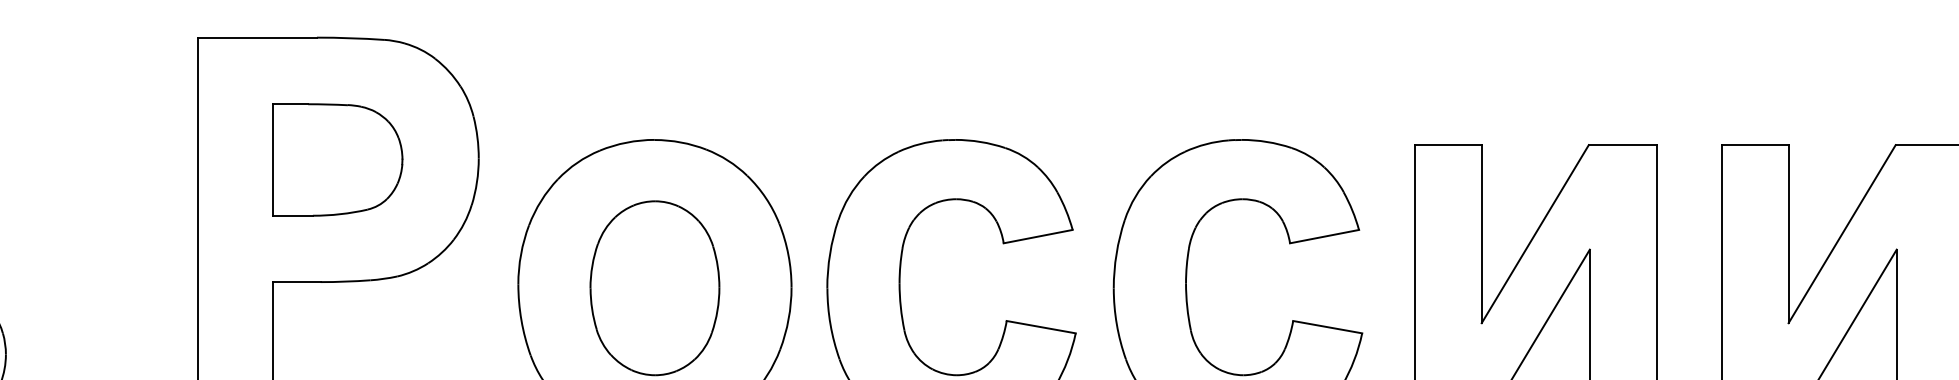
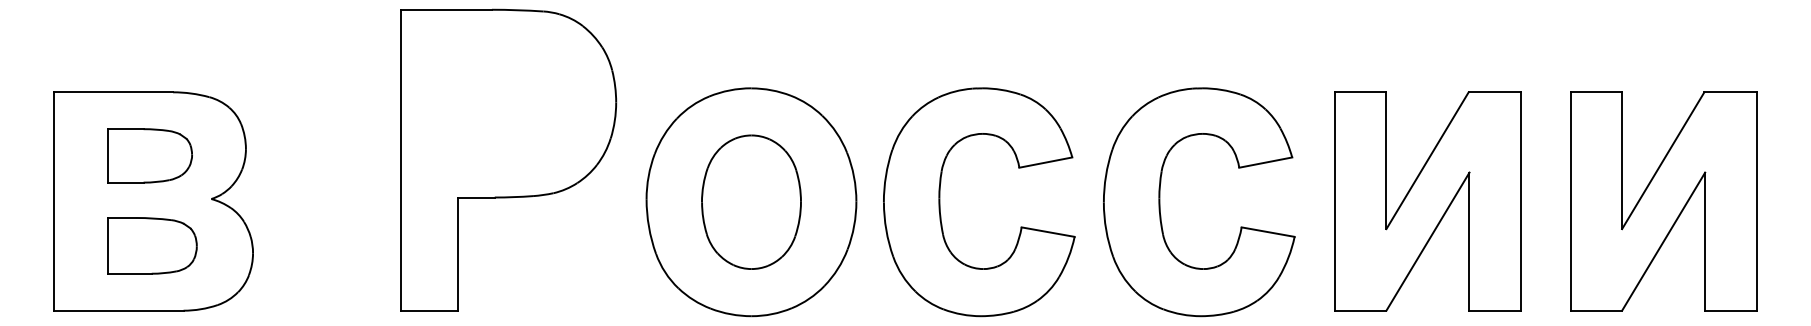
part: (337, 159) -> (507, 103), removed

